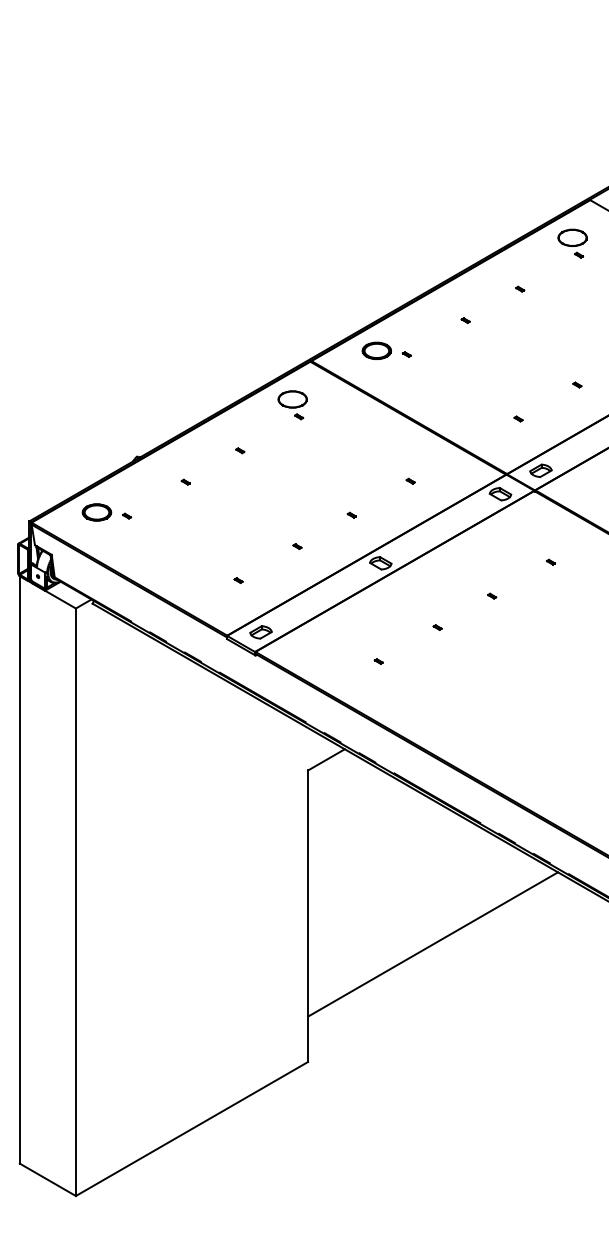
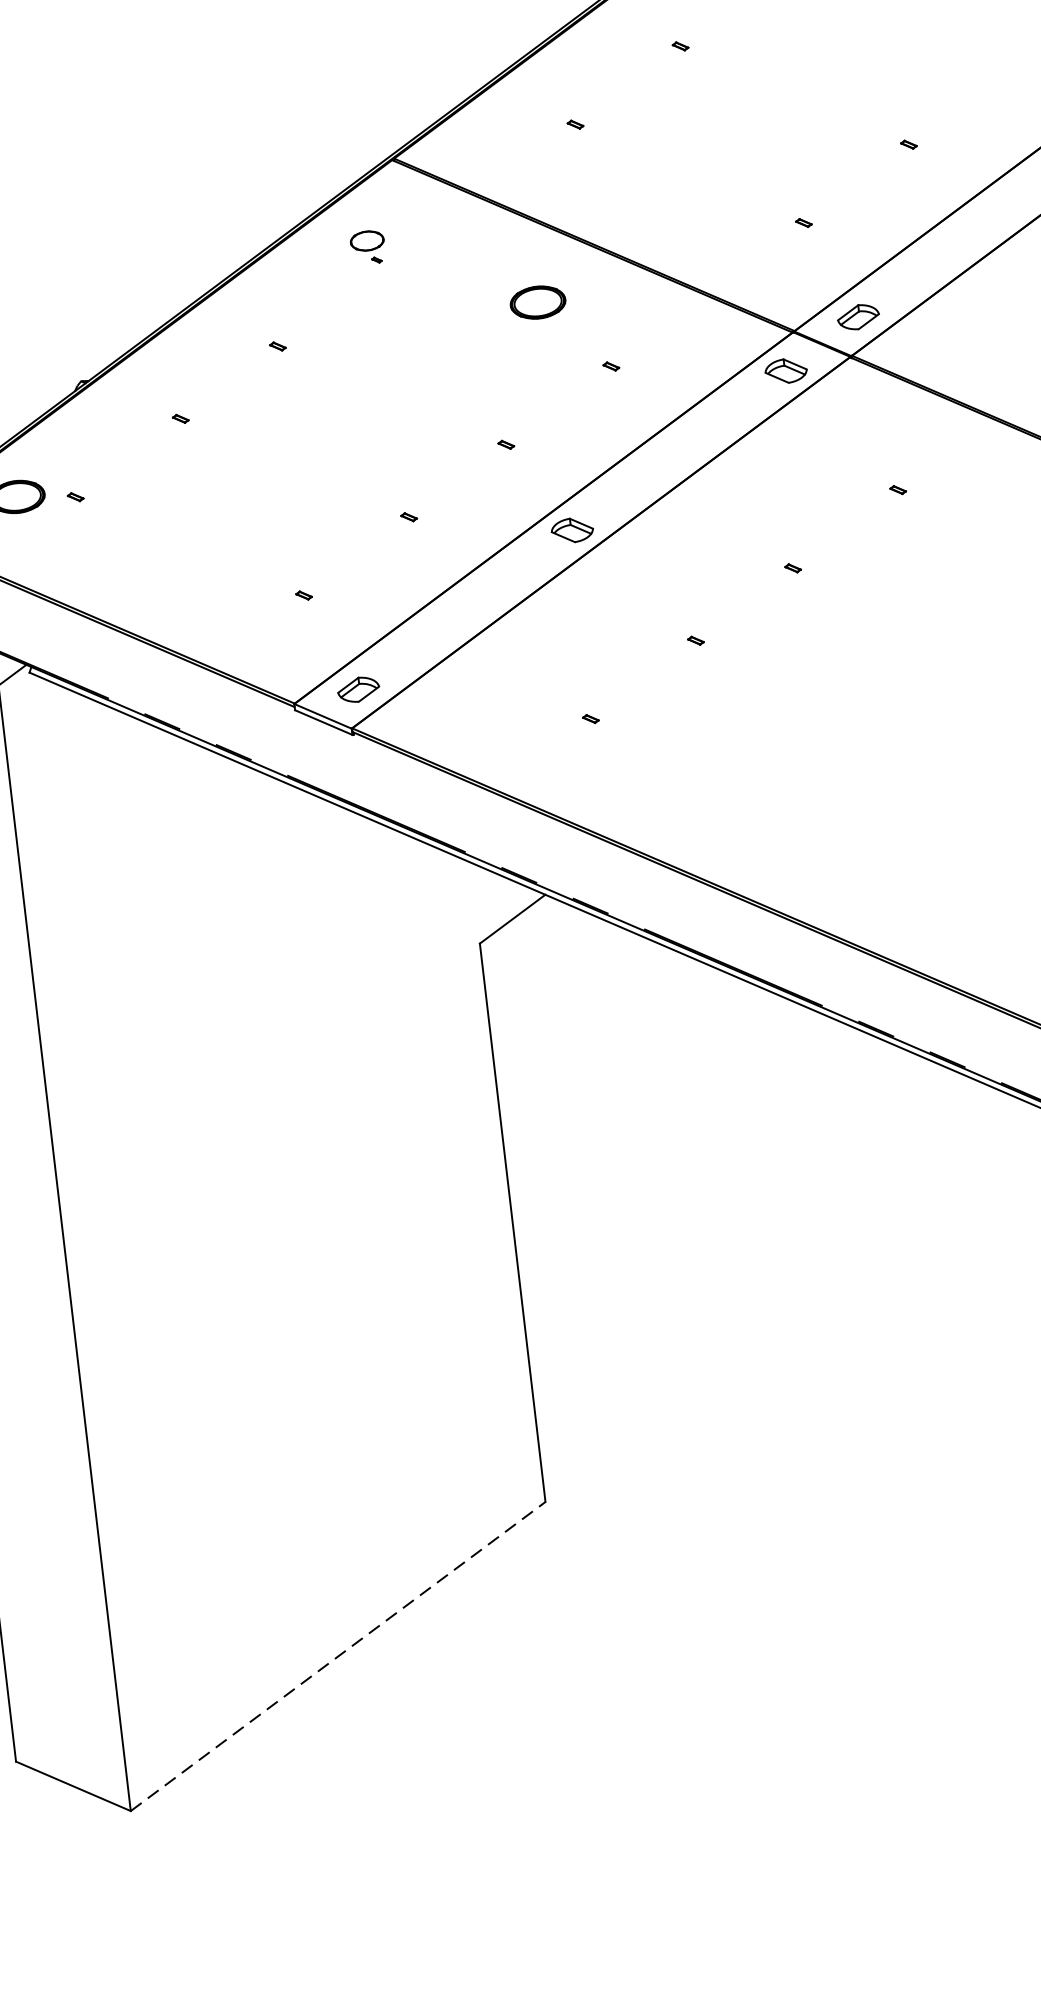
part: (376, 350) -> (537, 301), moved
part: (292, 405) -> (367, 247), size x0.6
line: (433, 944) -> (759, 1248), removed
line: (192, 1128) -> (338, 1655), solid -> dashed

